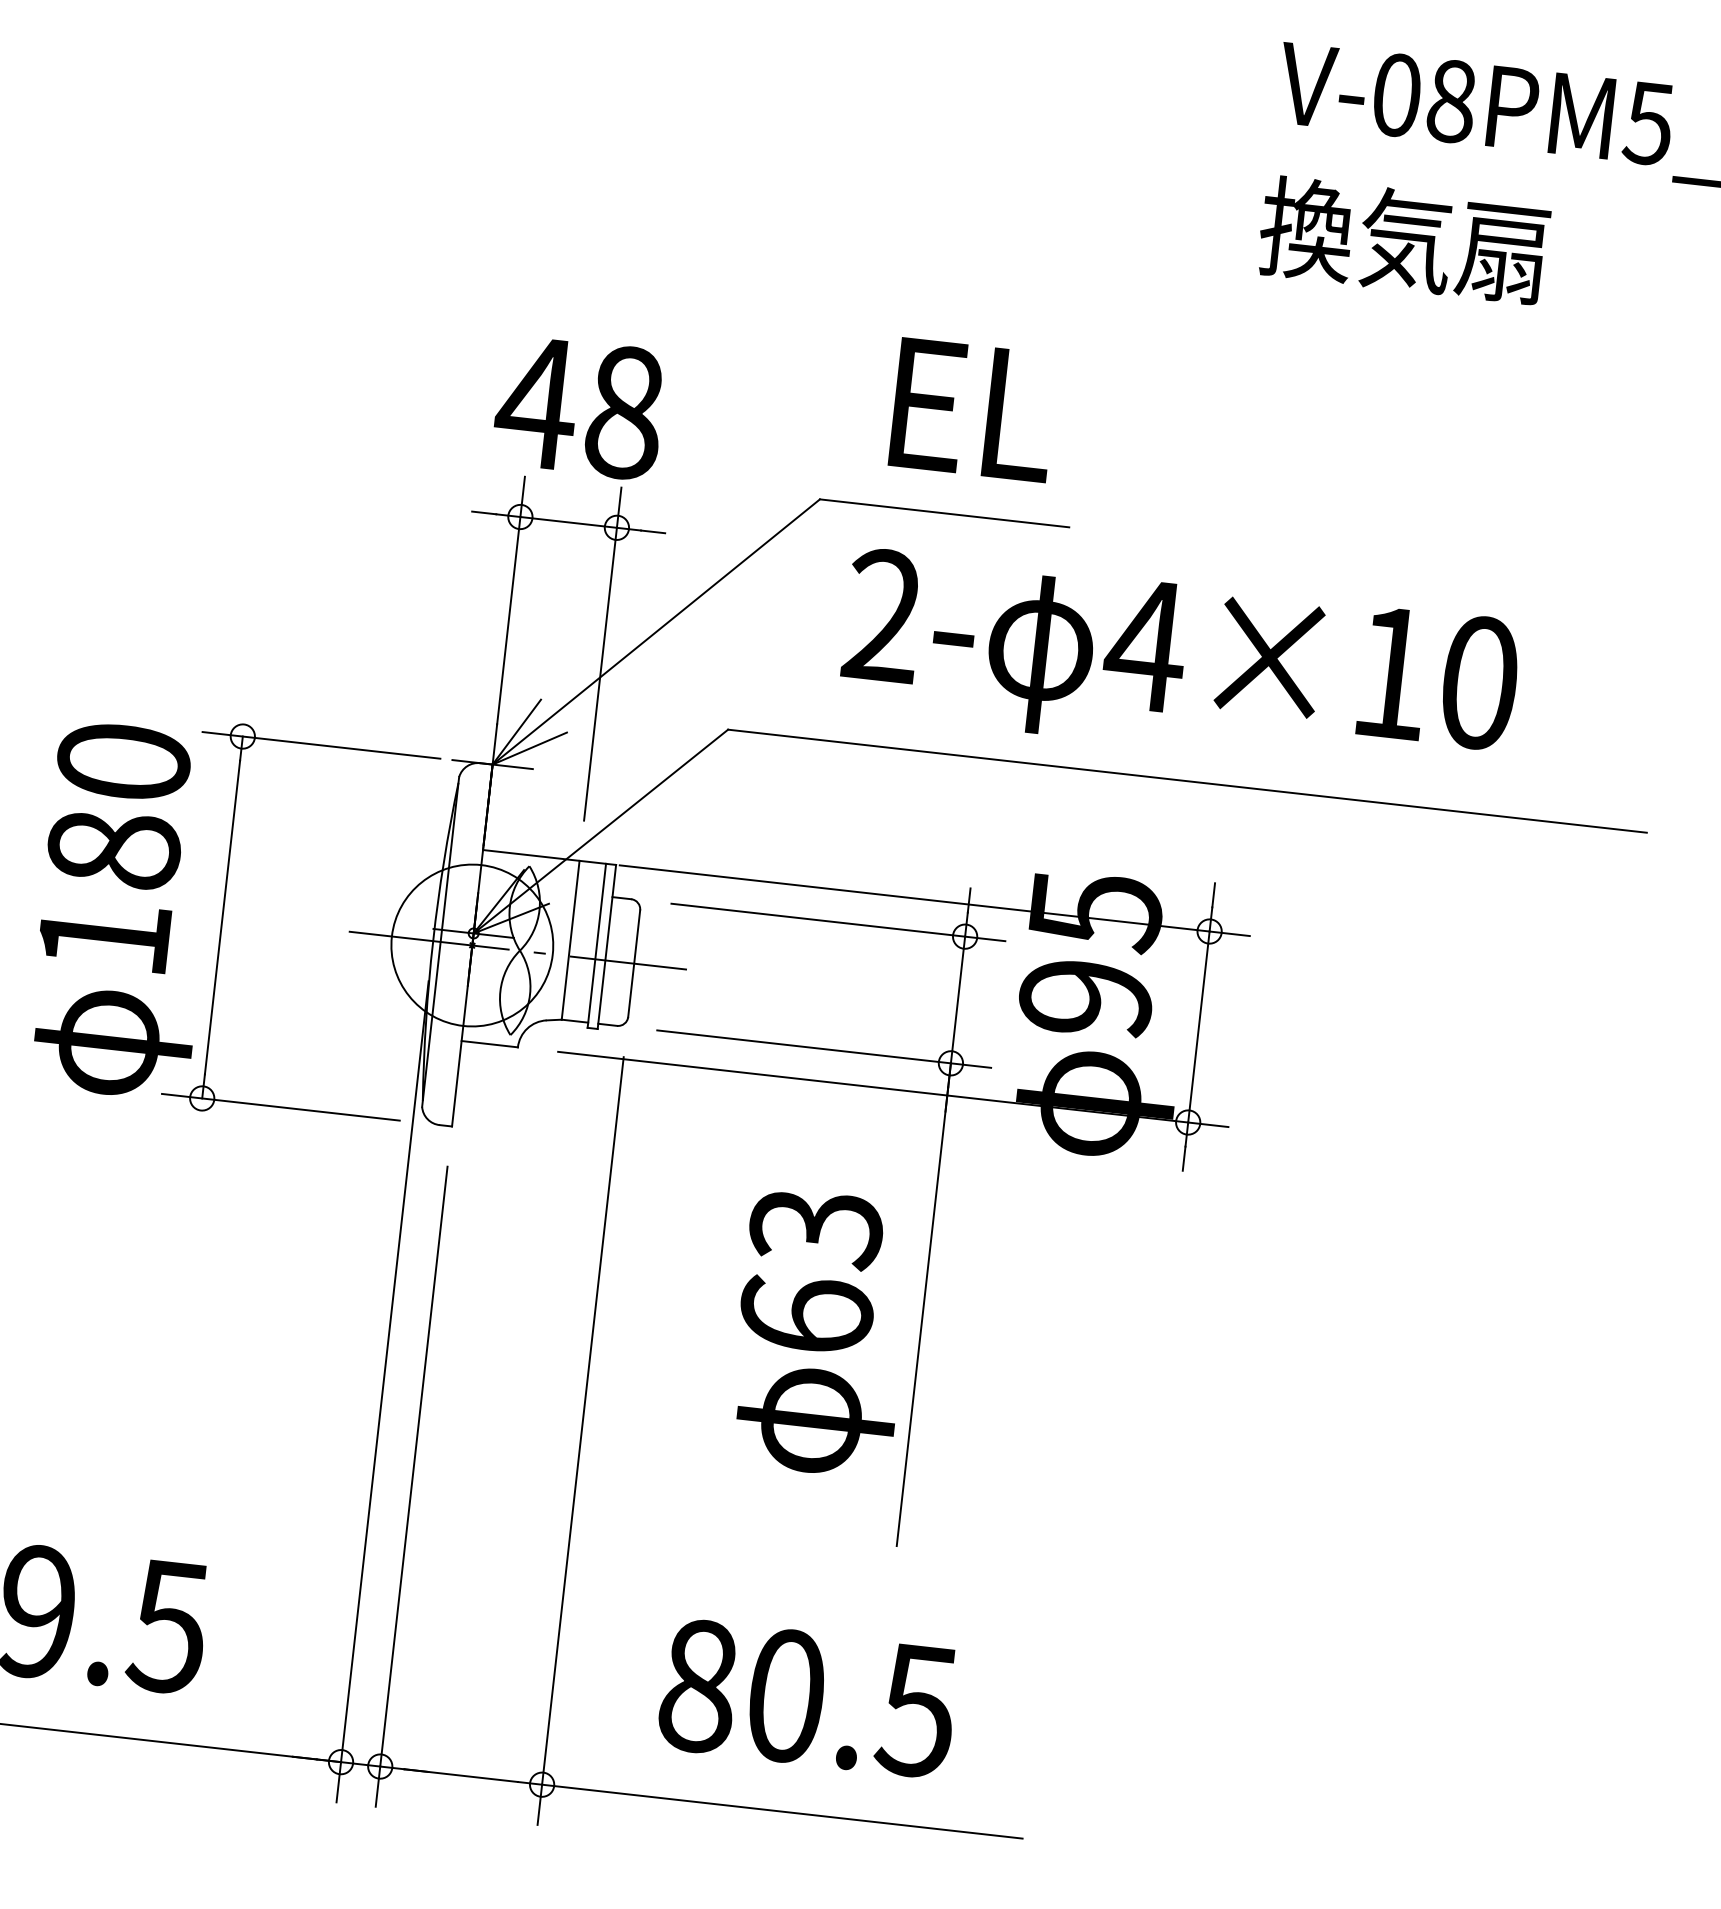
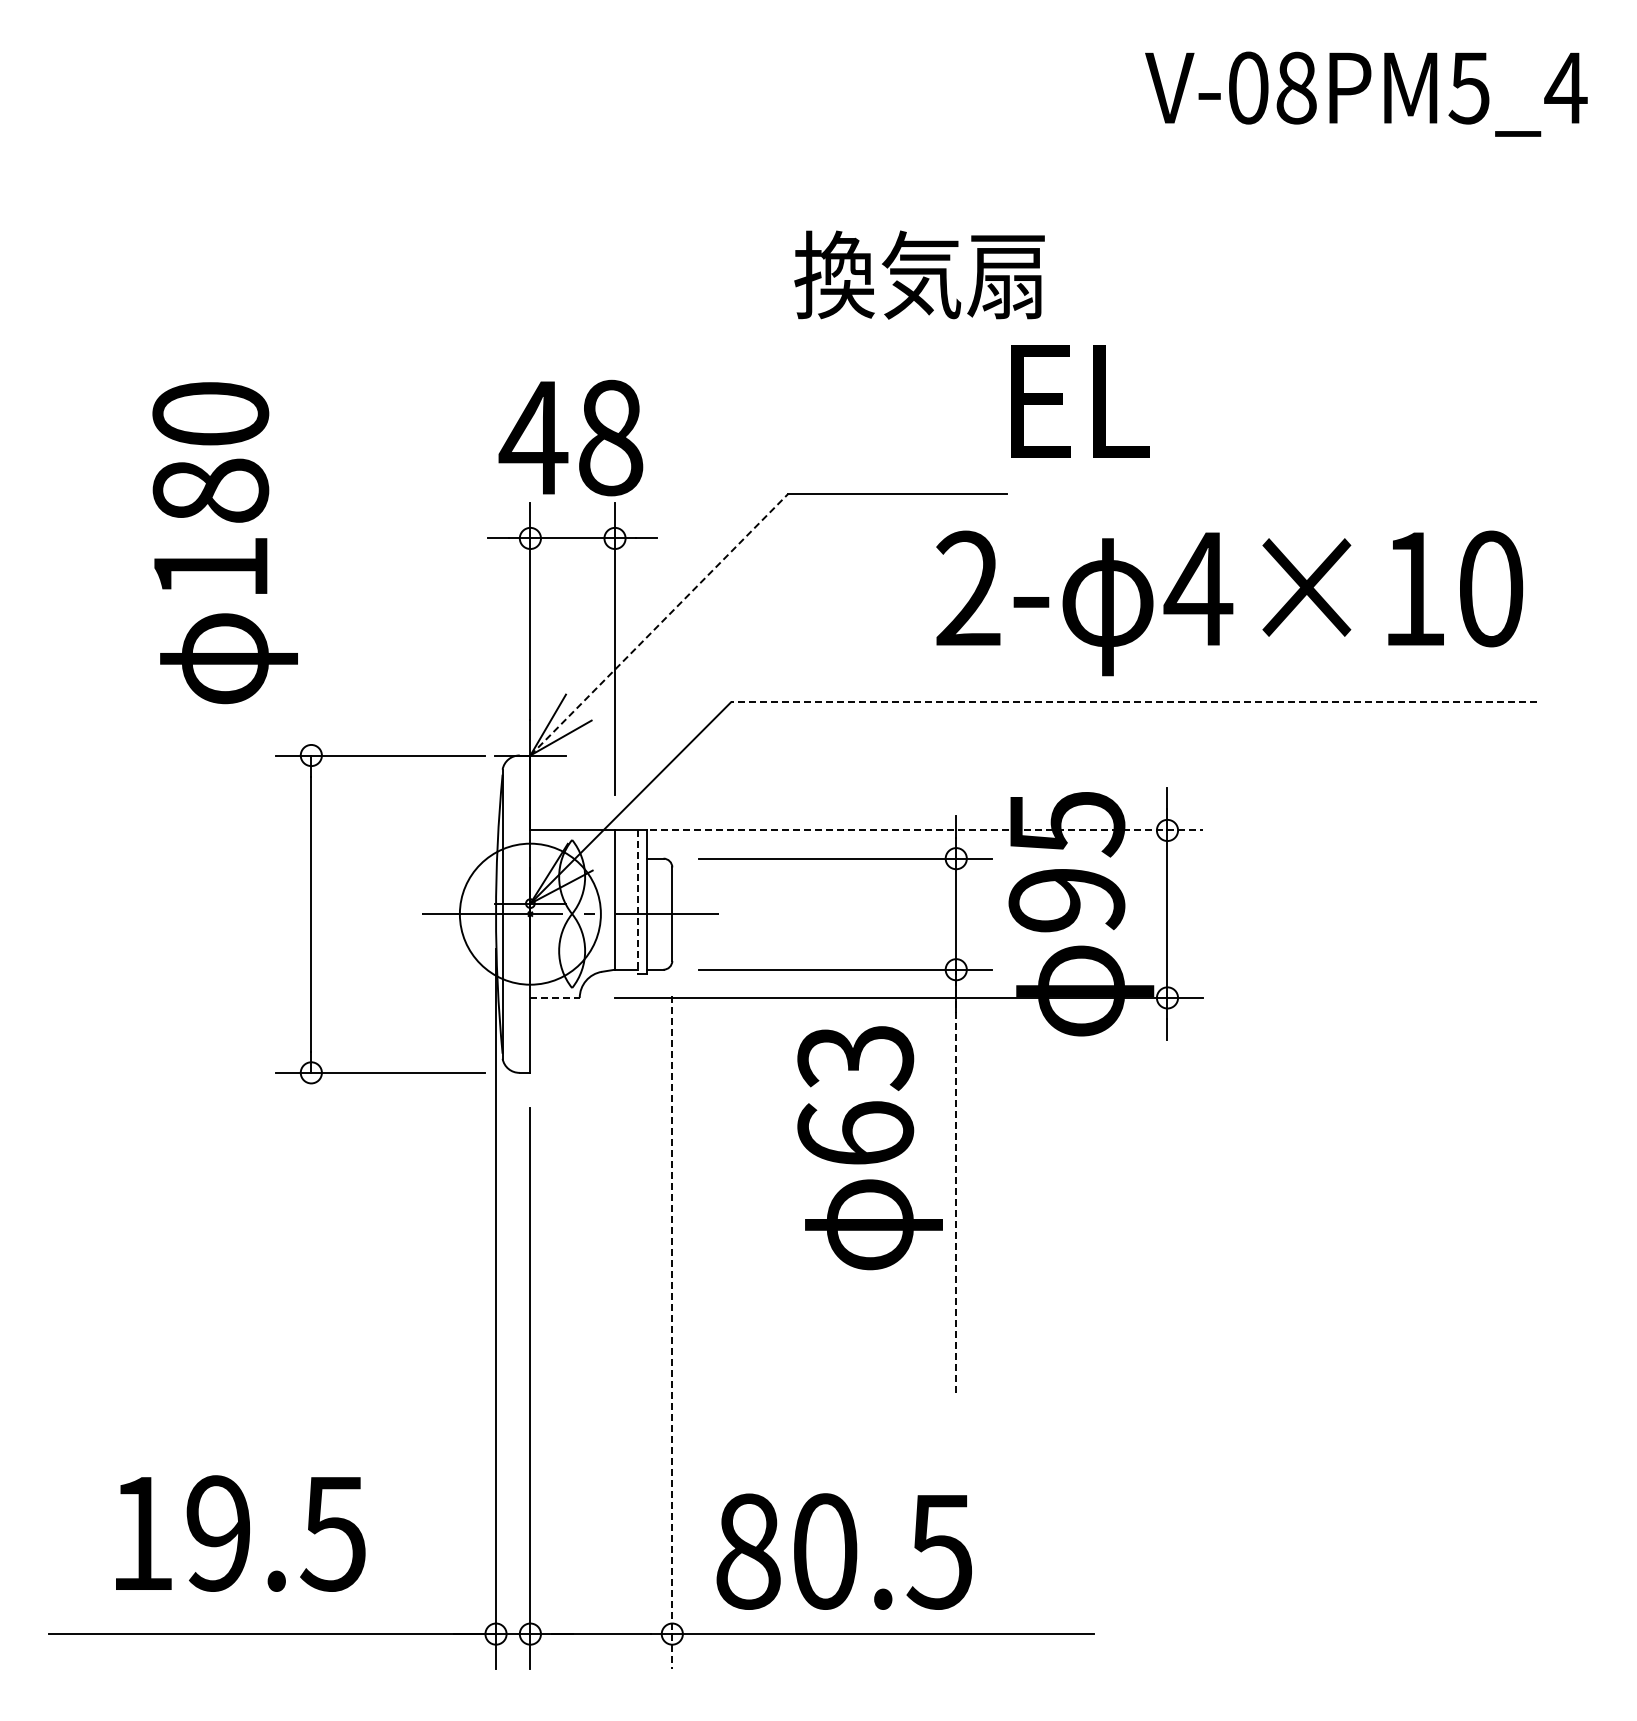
text: (1403, 239) -> (919, 274), moved
text: (973, 409) -> (1080, 401), moved
line: (656, 631) -> (659, 624), solid -> dashed
text: (1179, 666) -> (1229, 603), moved
line: (1187, 781) -> (1133, 702), solid -> dashed
line: (935, 900) -> (927, 830), solid -> dashed
text: (122, 911) -> (224, 543), moved
line: (597, 946) -> (638, 902), solid -> dashed
line: (490, 1043) -> (555, 997), solid -> dashed
line: (924, 1304) -> (956, 1181), solid -> dashed
text: (820, 1333) -> (869, 1148), moved
line: (580, 1440) -> (672, 1332), solid -> dashed
text: (807, 1698) -> (843, 1551), moved

